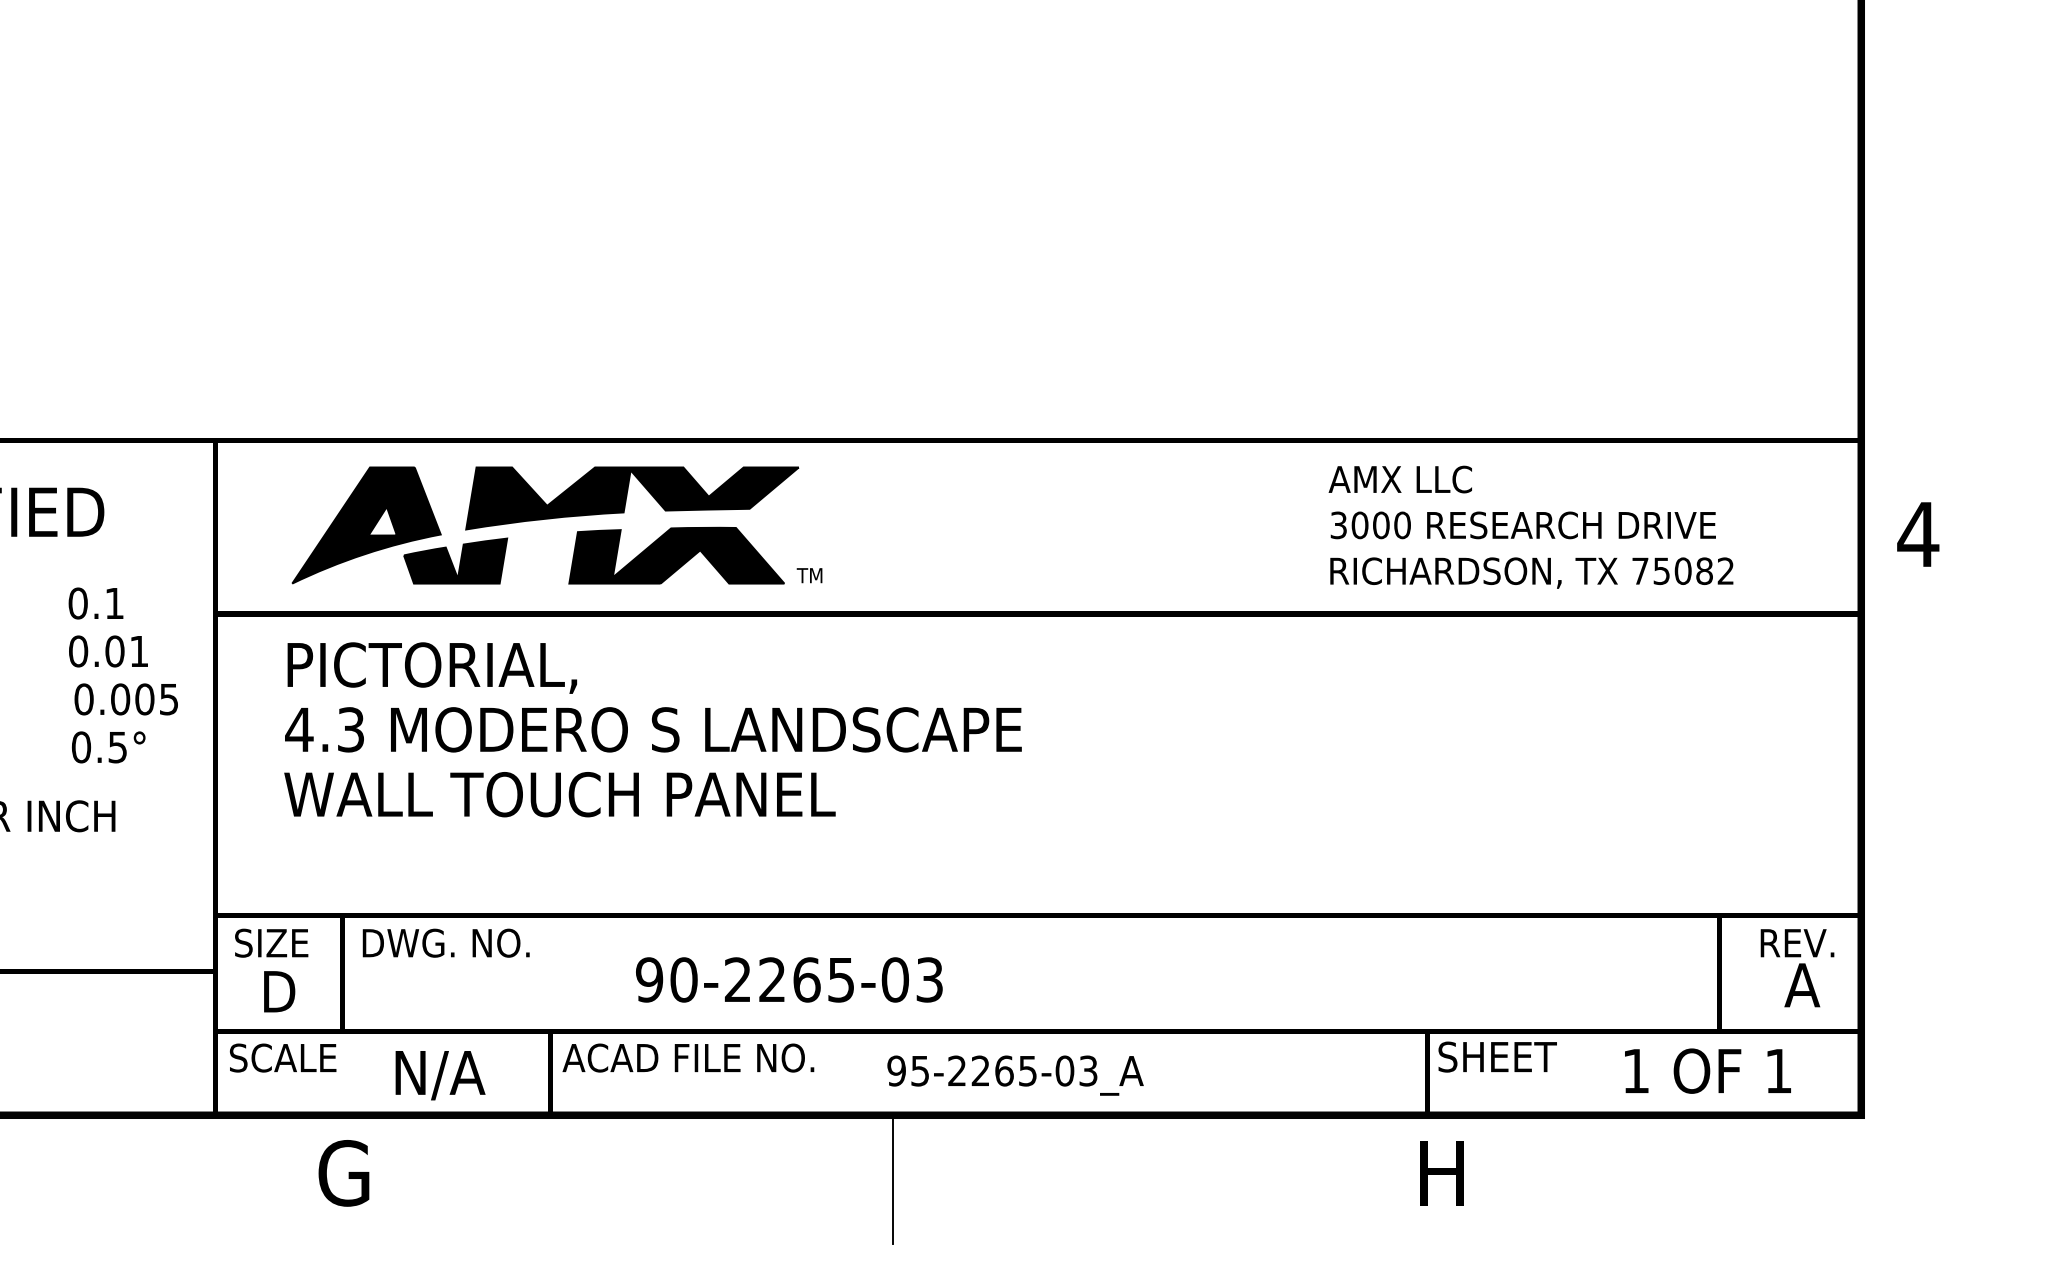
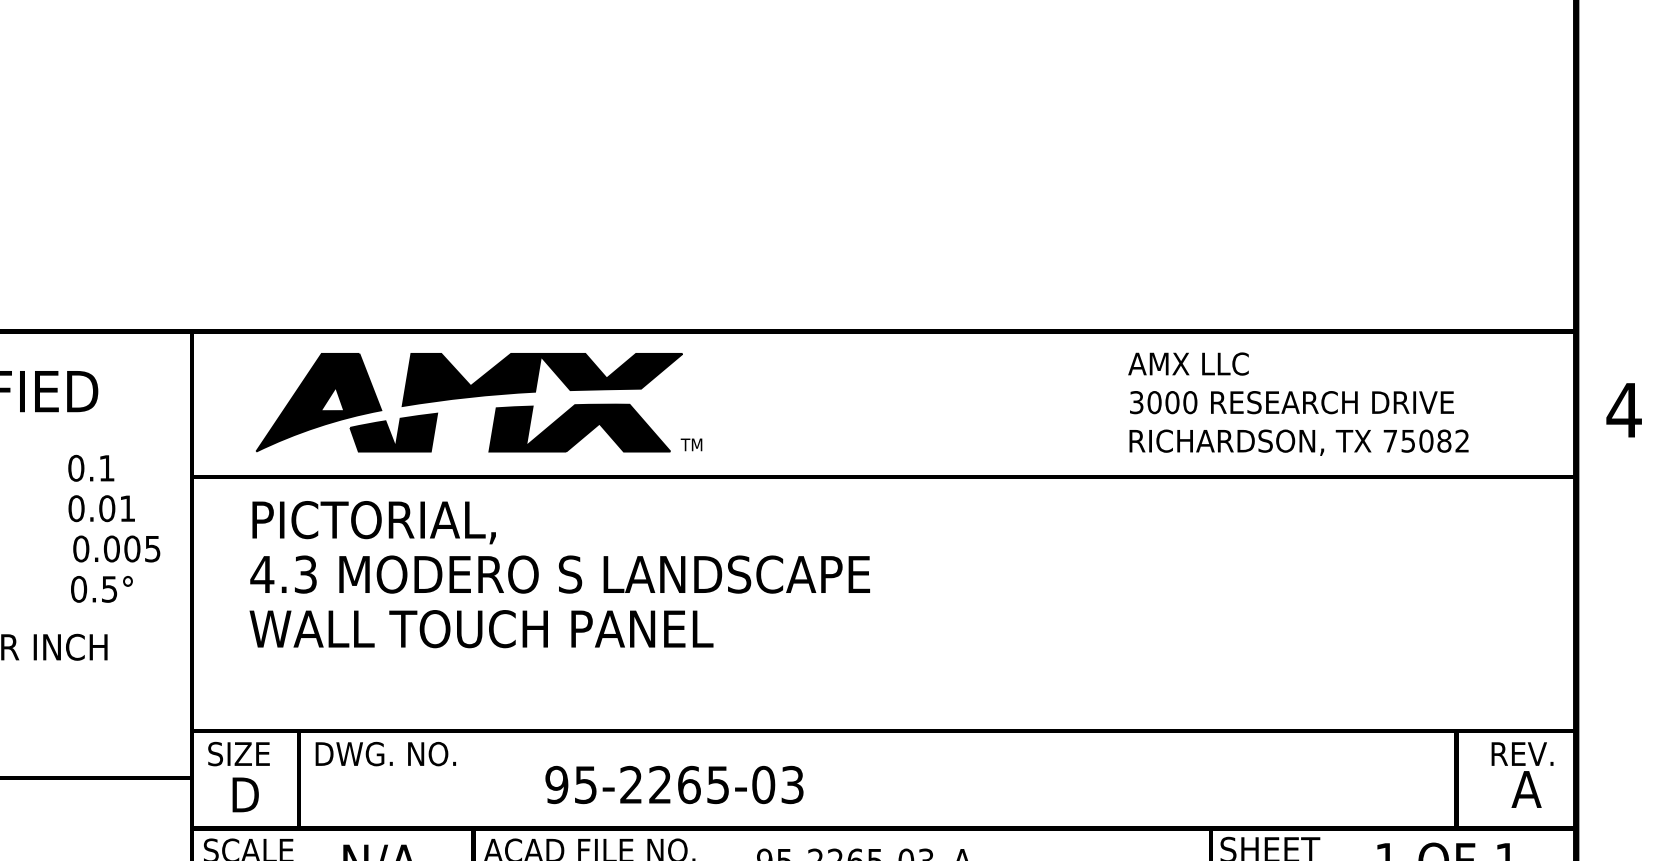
text: (683, 979) -> (585, 784), 90-2265-03 -> 95-2265-03

